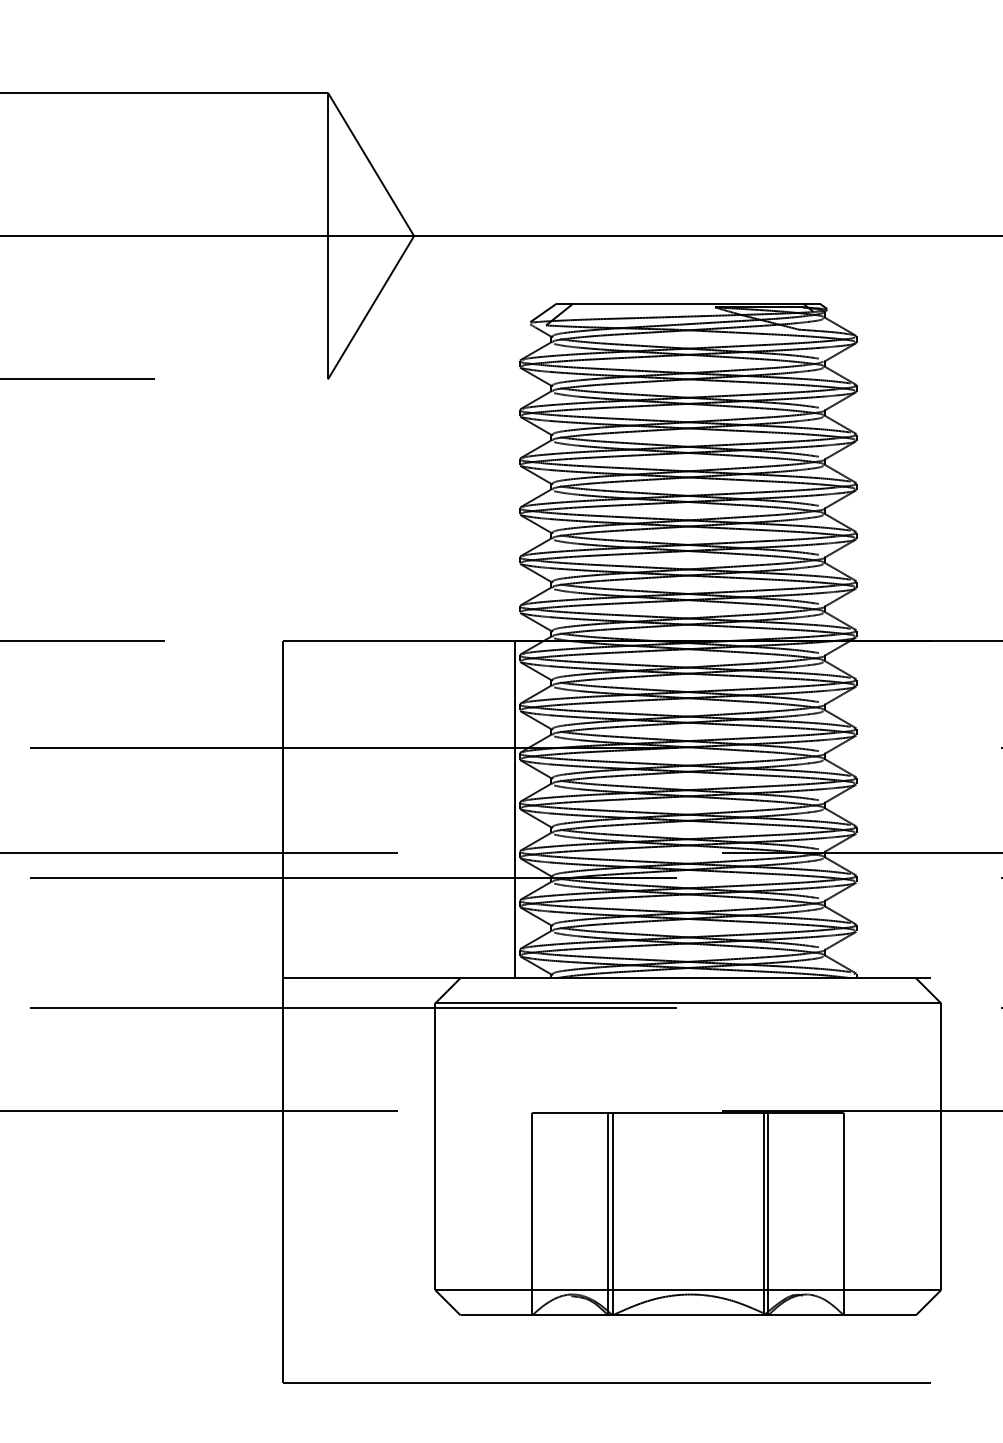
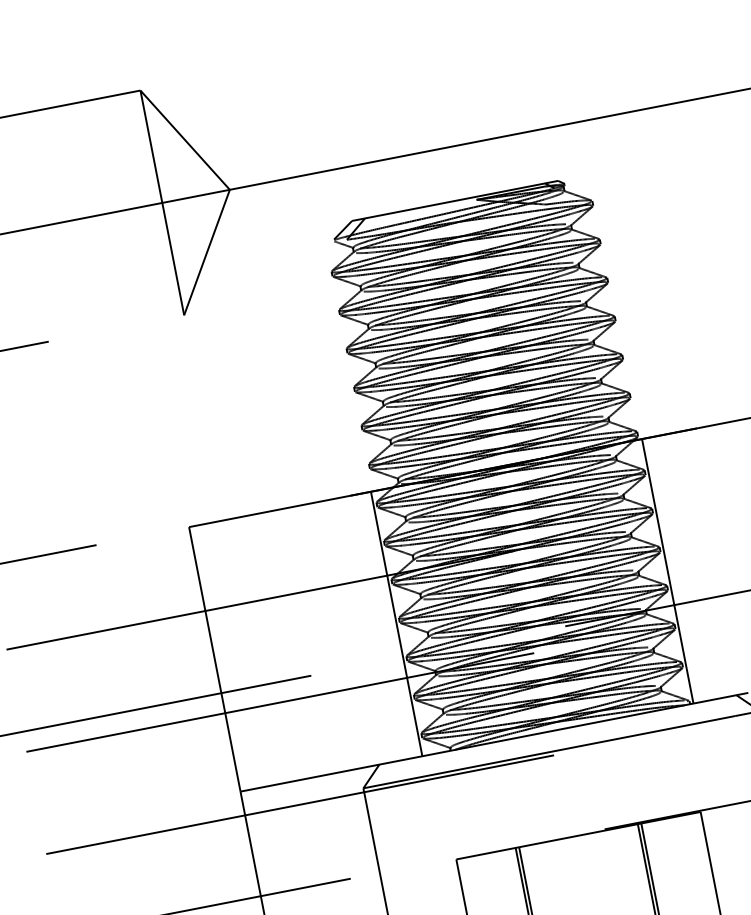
line: (861, 809) -> (668, 571), added

